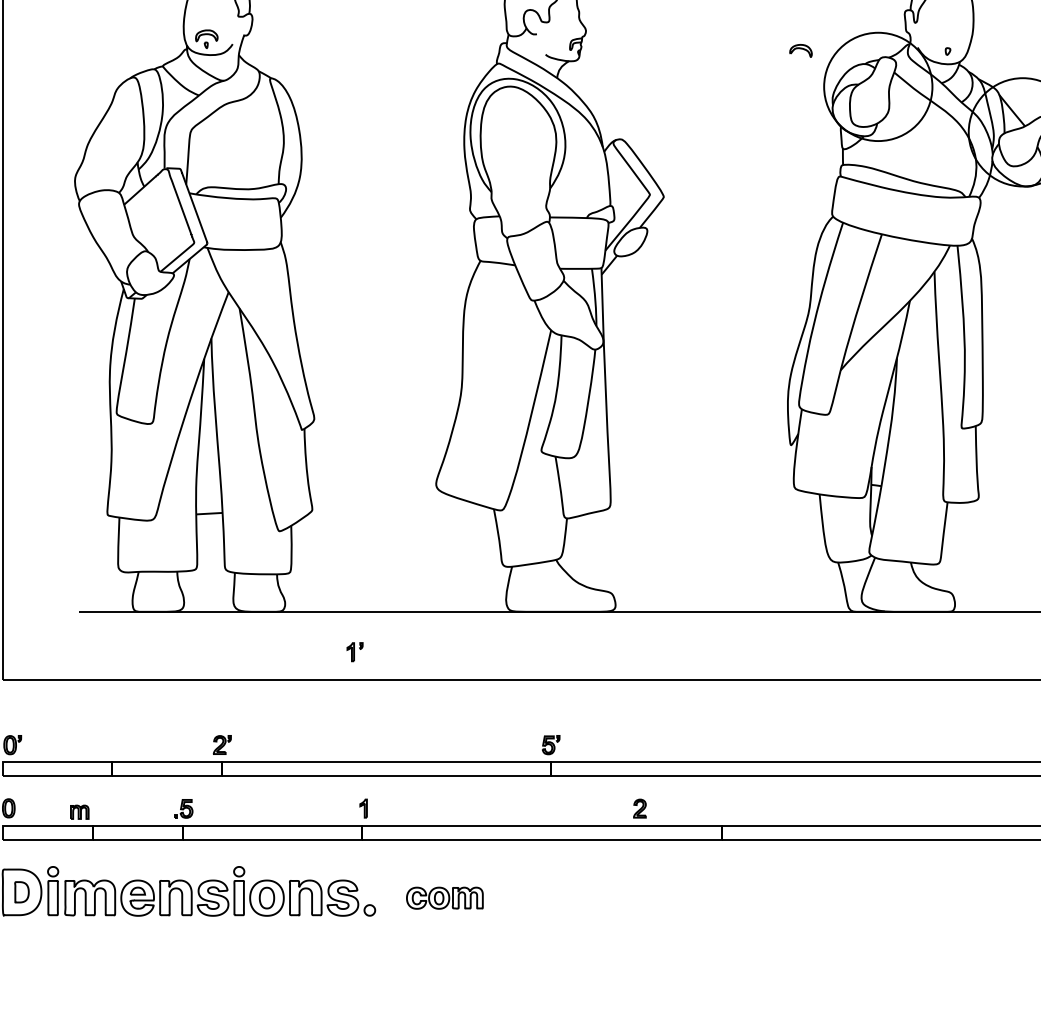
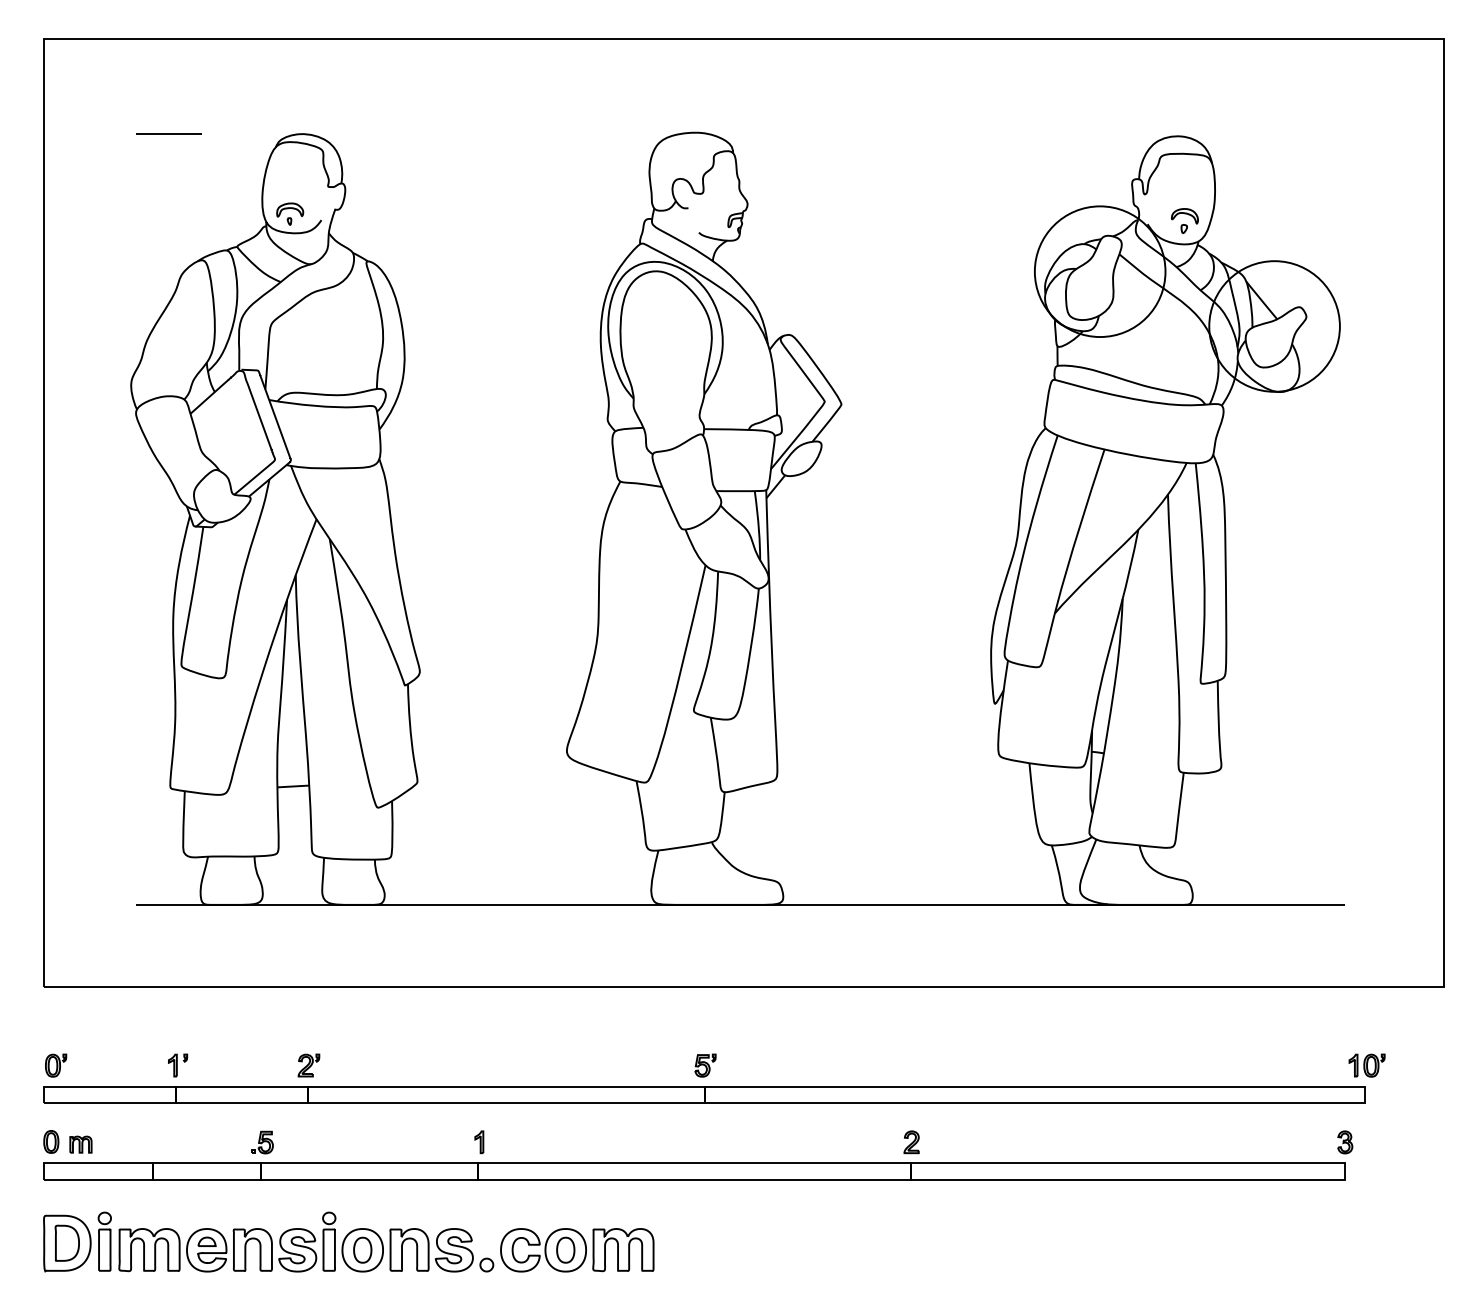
part: (800, 51) -> (1184, 216), moved
part: (355, 652) -> (178, 1065), moved
part: (639, 808) -> (911, 1142), moved
part: (79, 812) -> (80, 1144), moved
part: (21, 891) -> (66, 1242), size x1.43
part: (445, 898) -> (577, 1250), size x1.67

